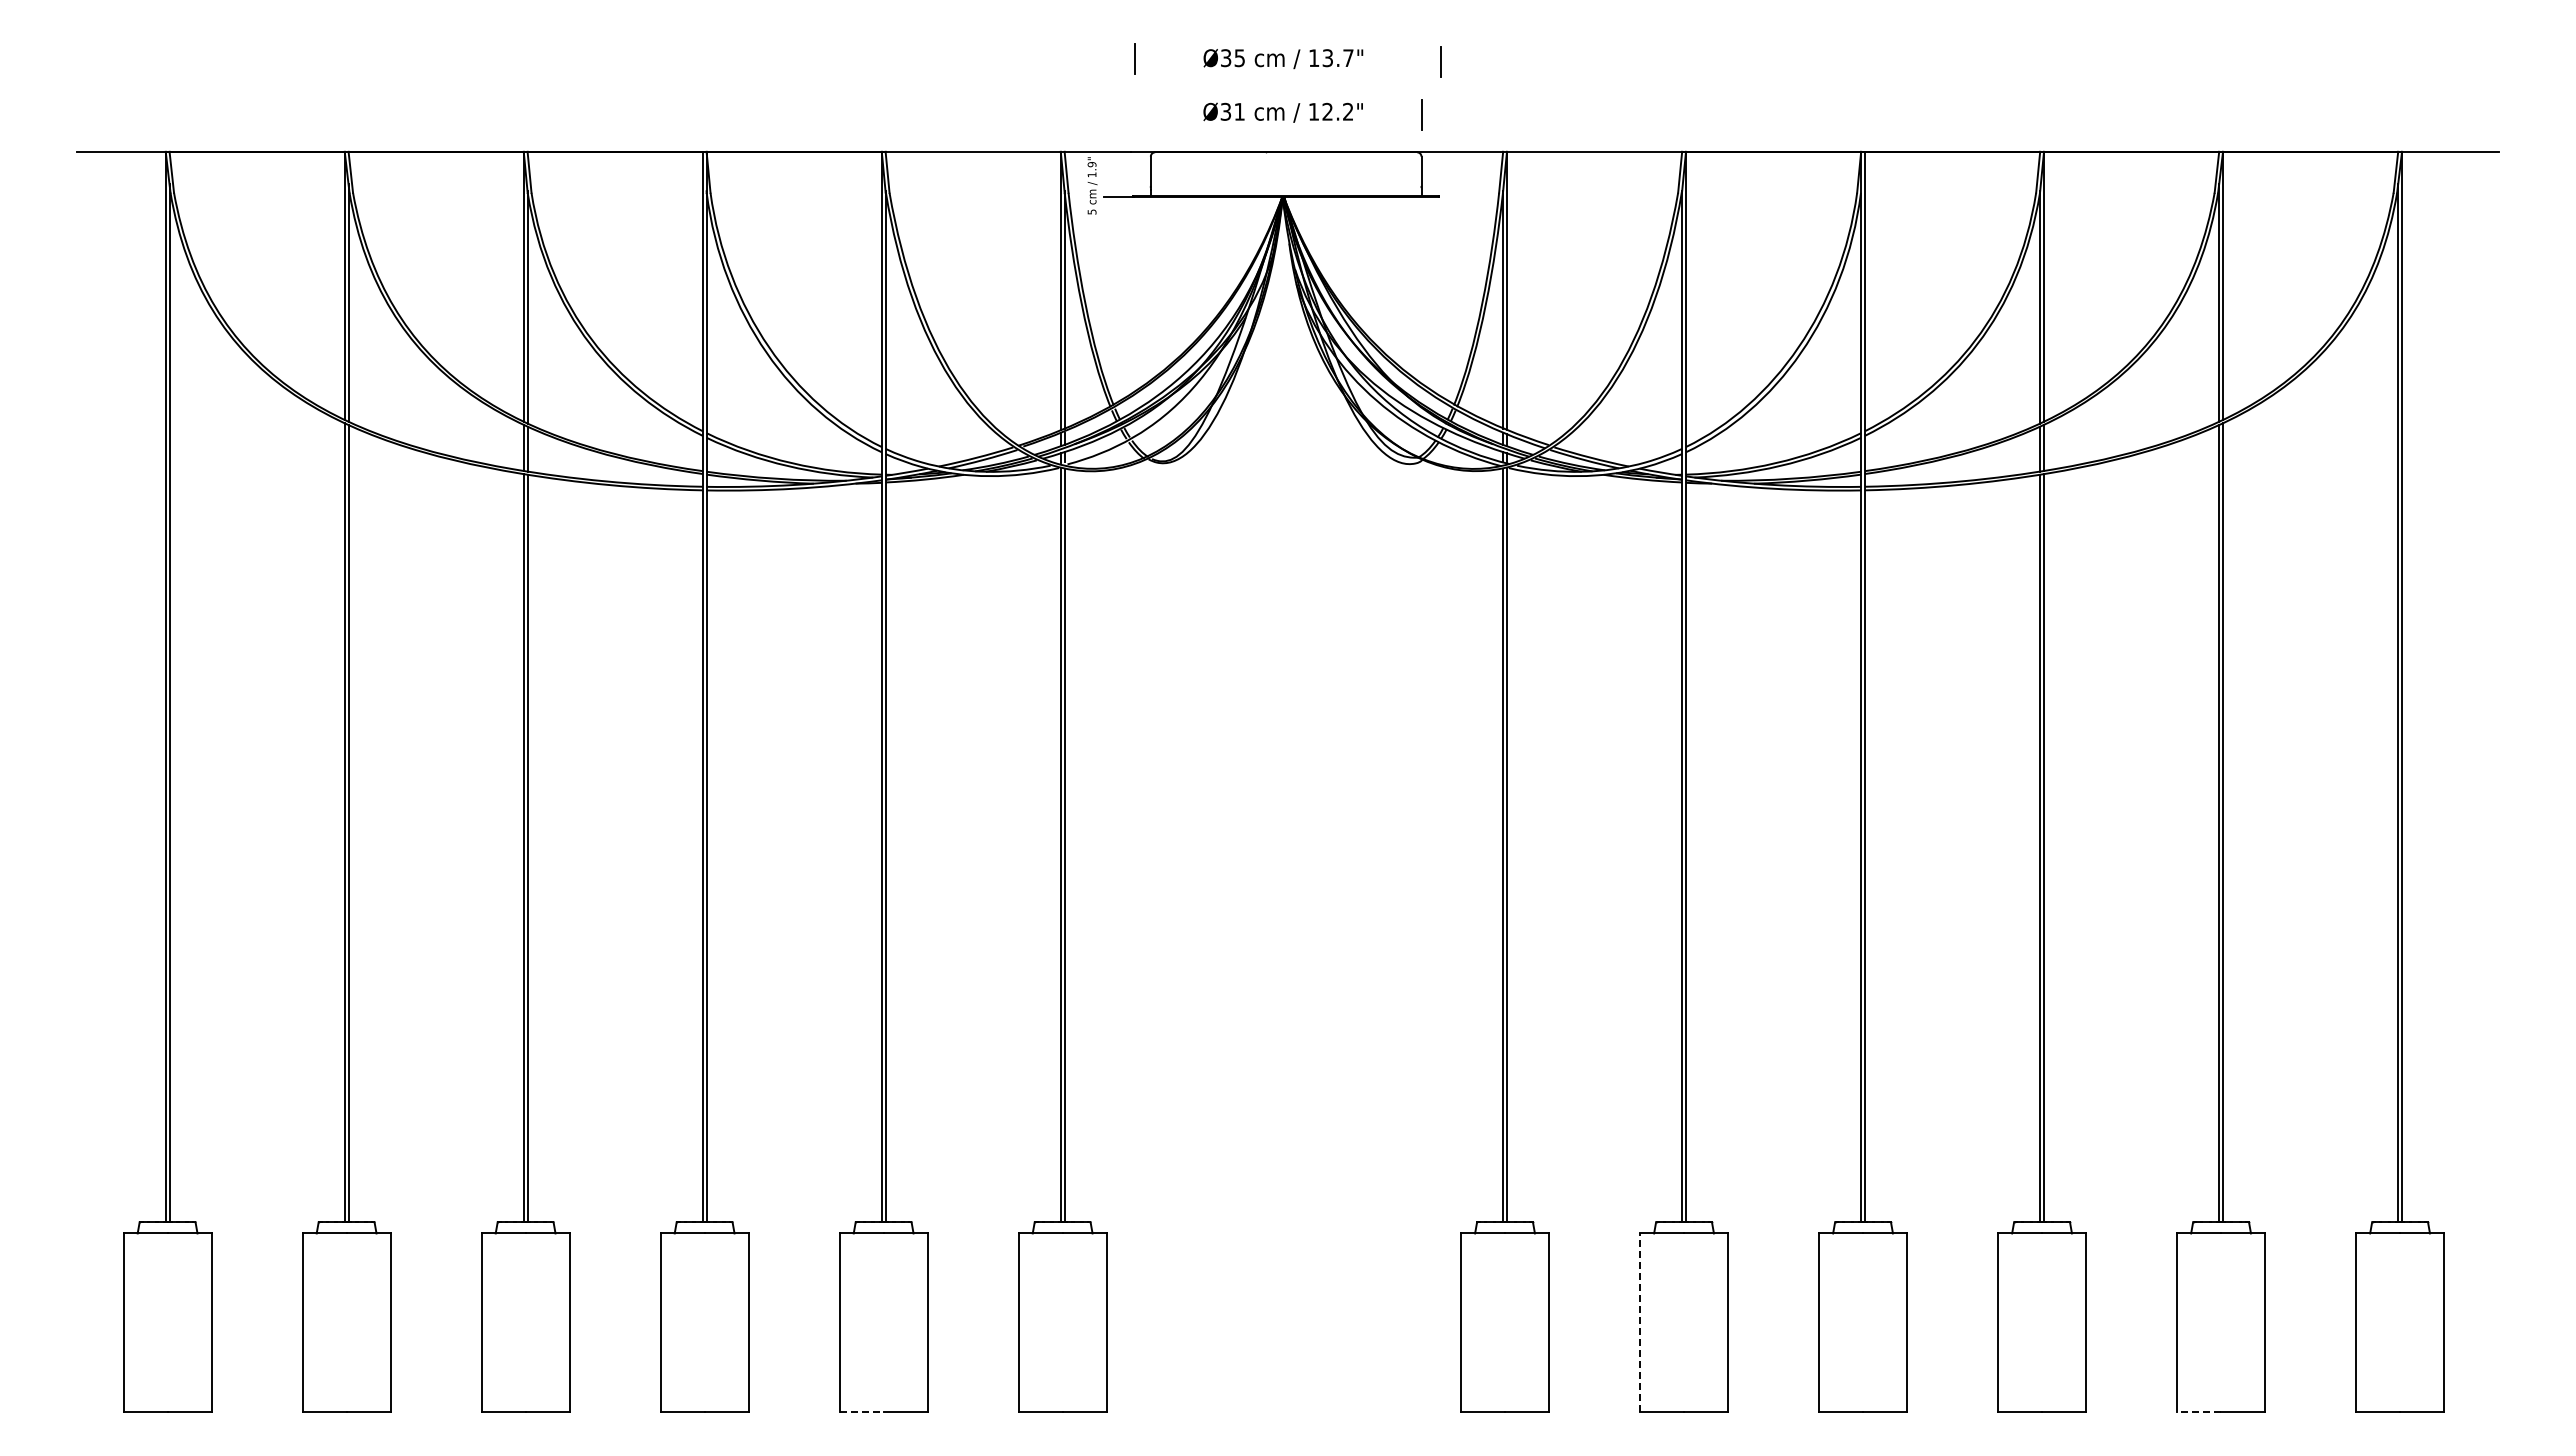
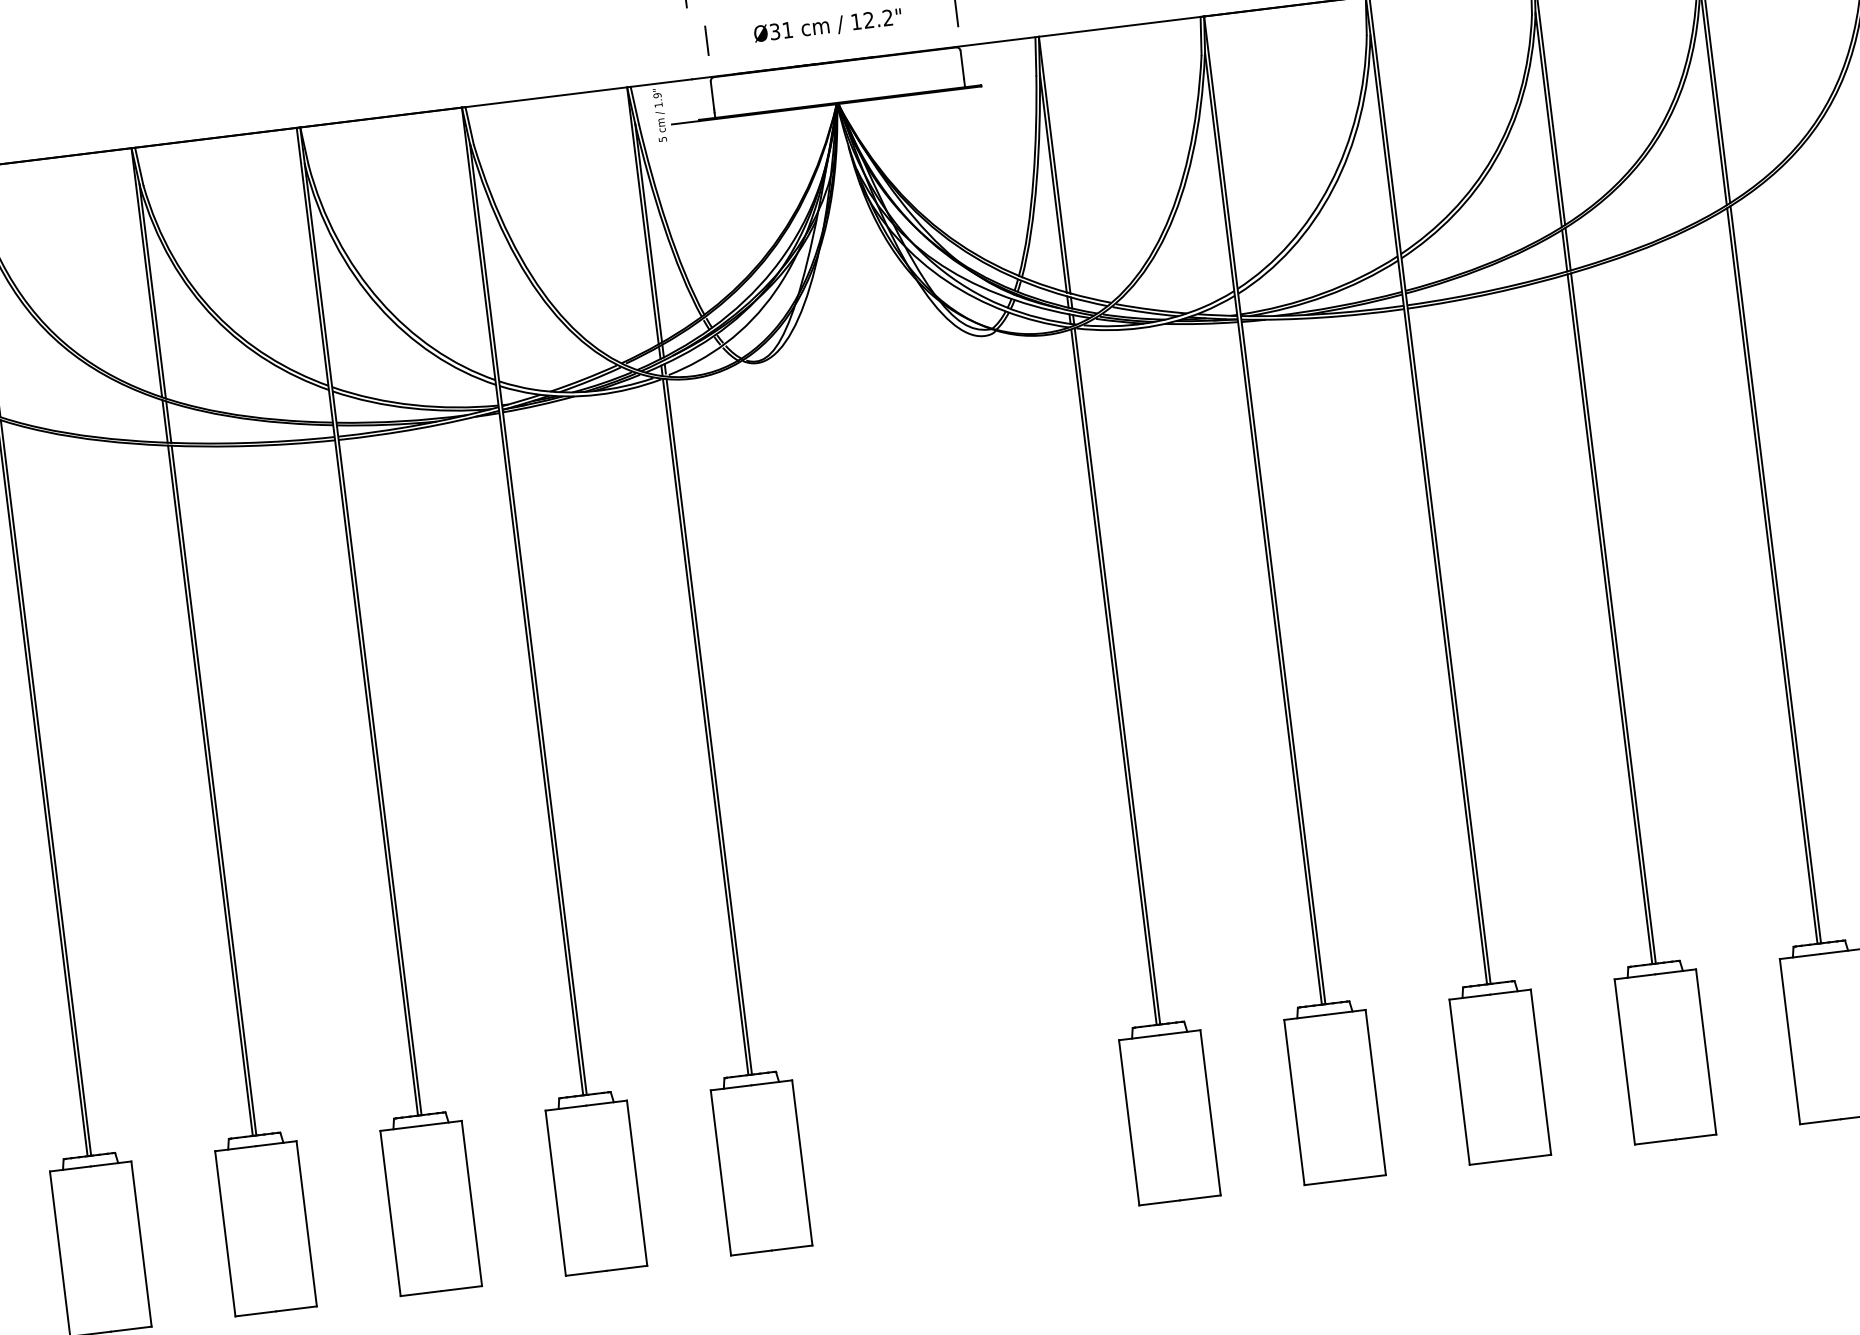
line: (1152, 112) -> (707, 40), added
line: (1639, 1322) -> (1293, 1102), dashed -> solid
line: (862, 1412) -> (587, 1273), dashed -> solid
line: (2198, 1412) -> (1819, 1121), dashed -> solid

